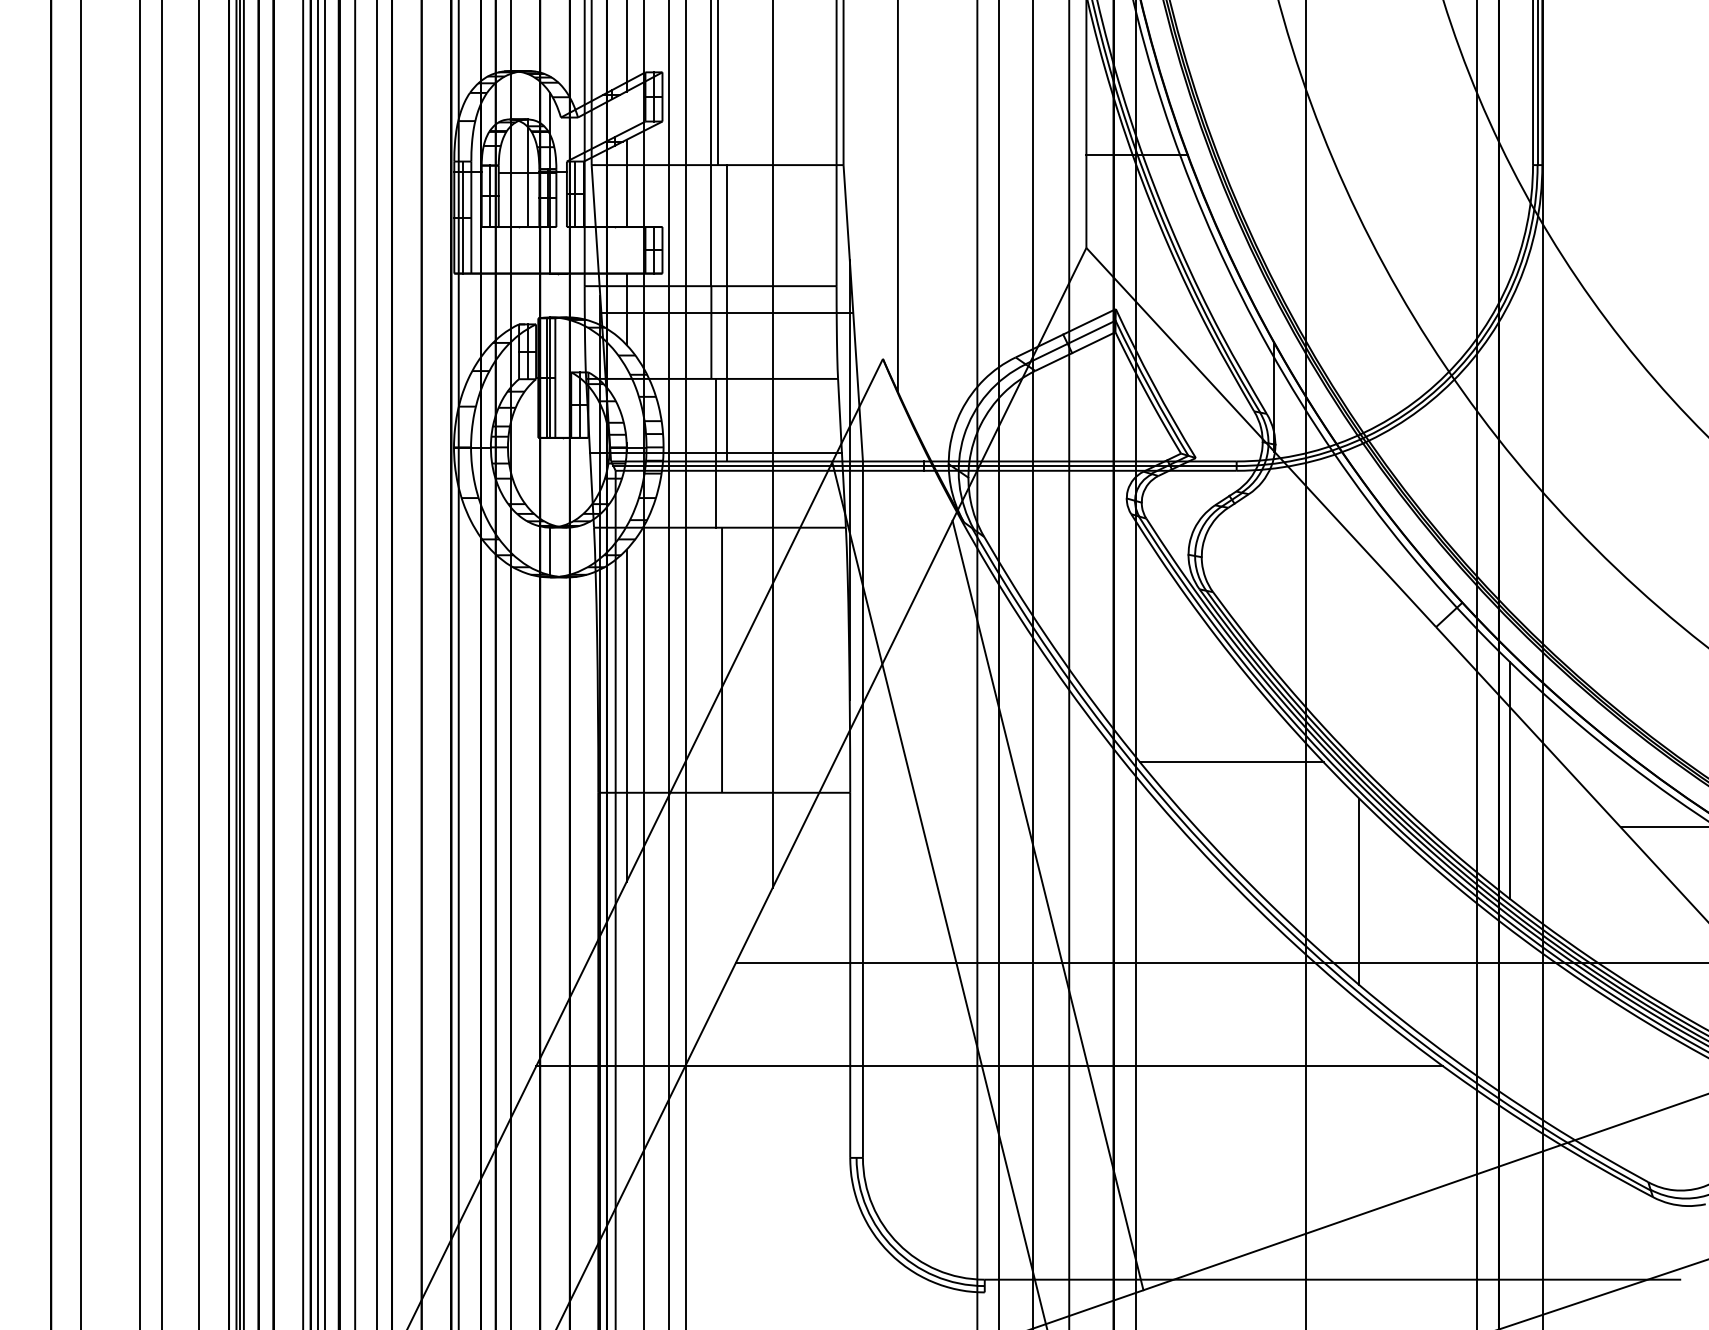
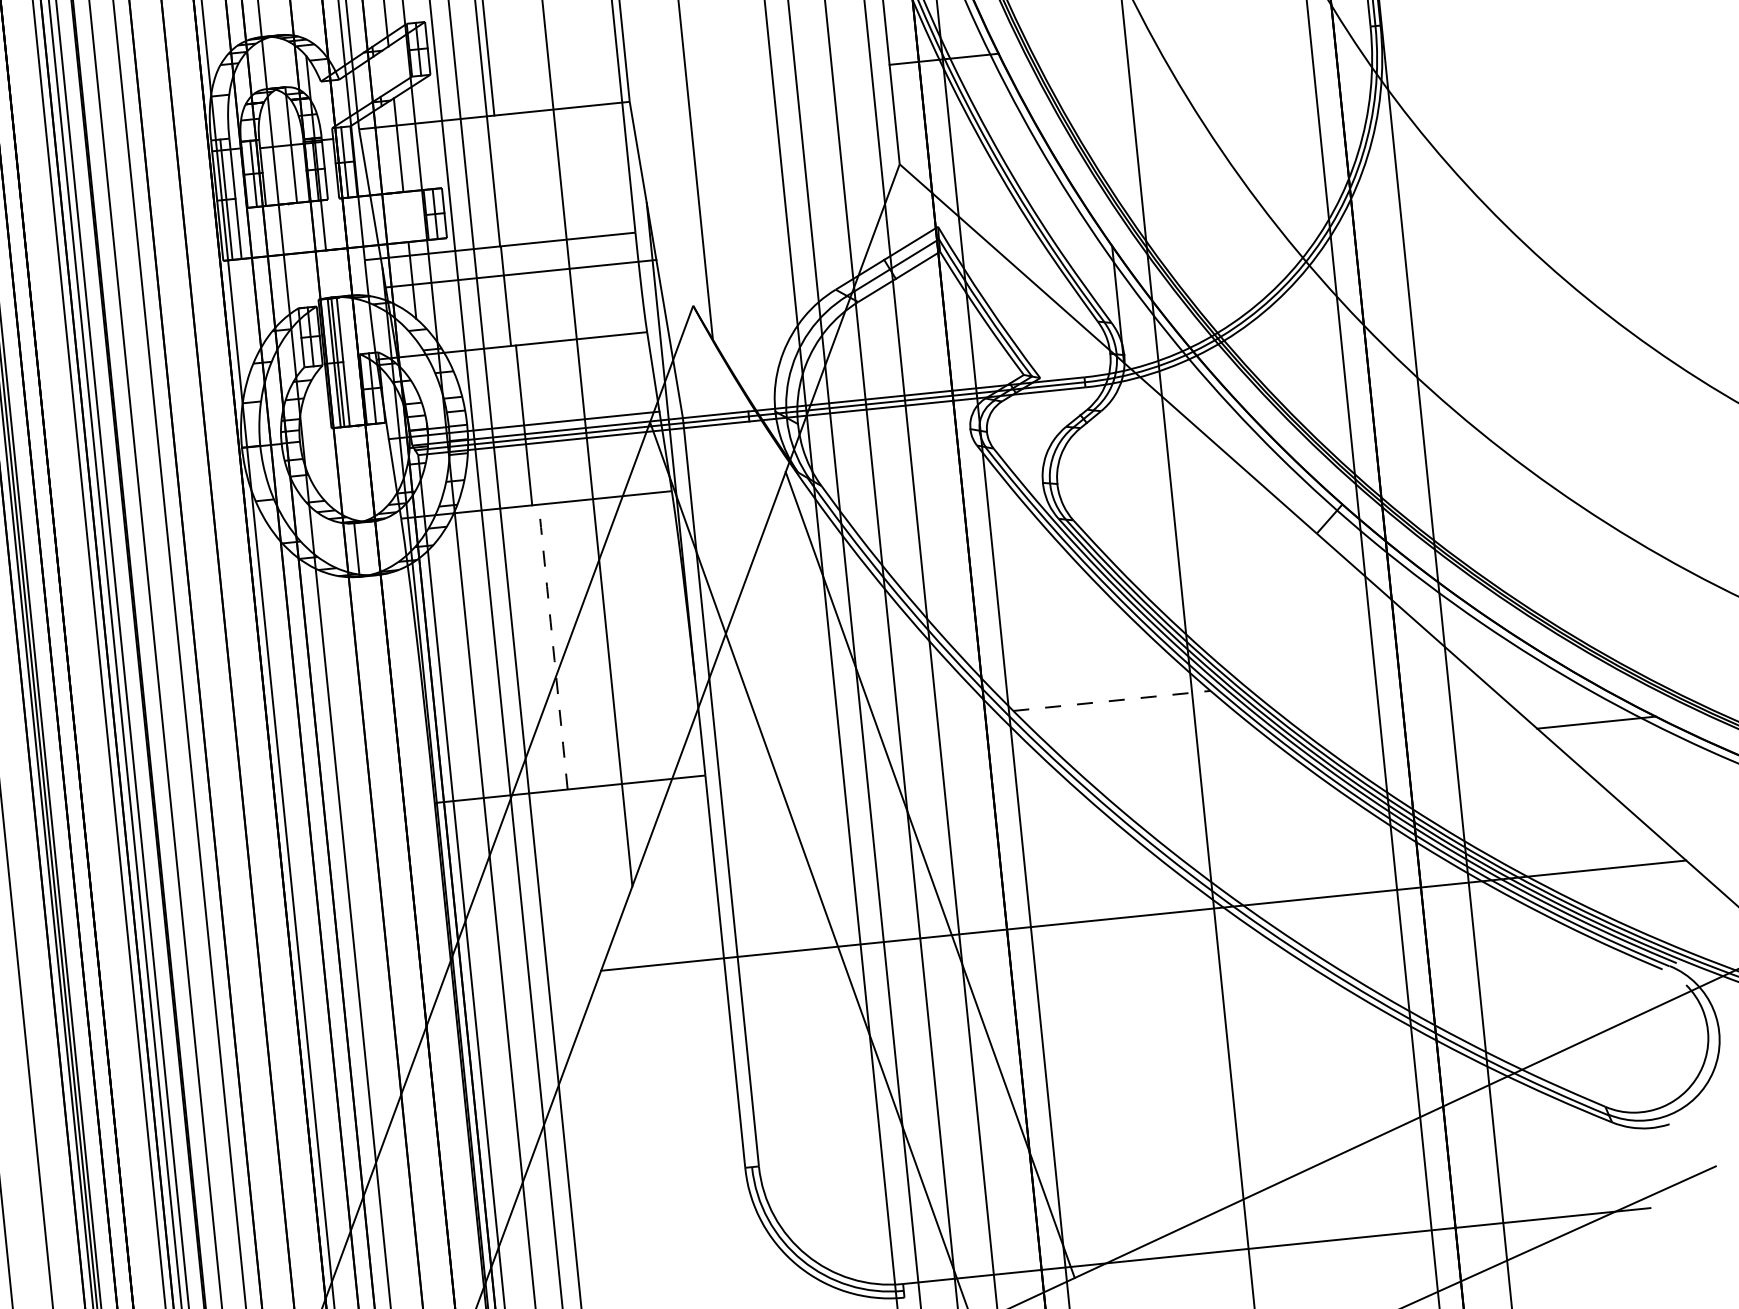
line: (727, 313) -> (521, 273), removed
arc: (722, 655) -> (553, 641), solid -> dashed
line: (626, 715) -> (456, 716), removed
line: (1231, 762) -> (1111, 701), solid -> dashed
line: (1509, 779) -> (1412, 689), removed
line: (1359, 891) -> (1263, 826), removed
line: (989, 1065) -> (884, 1053), removed

